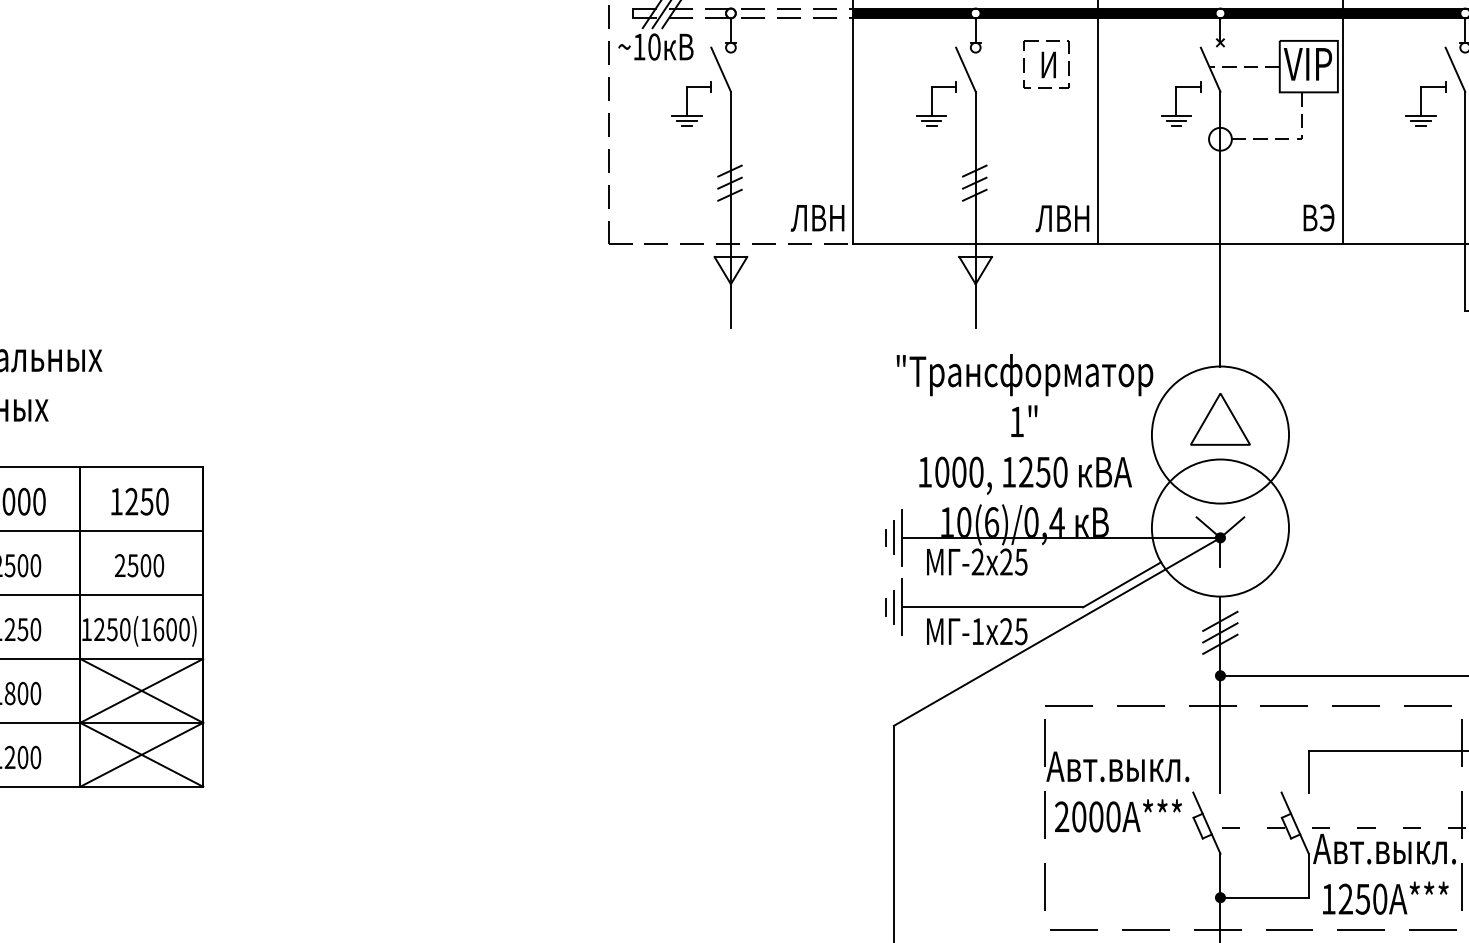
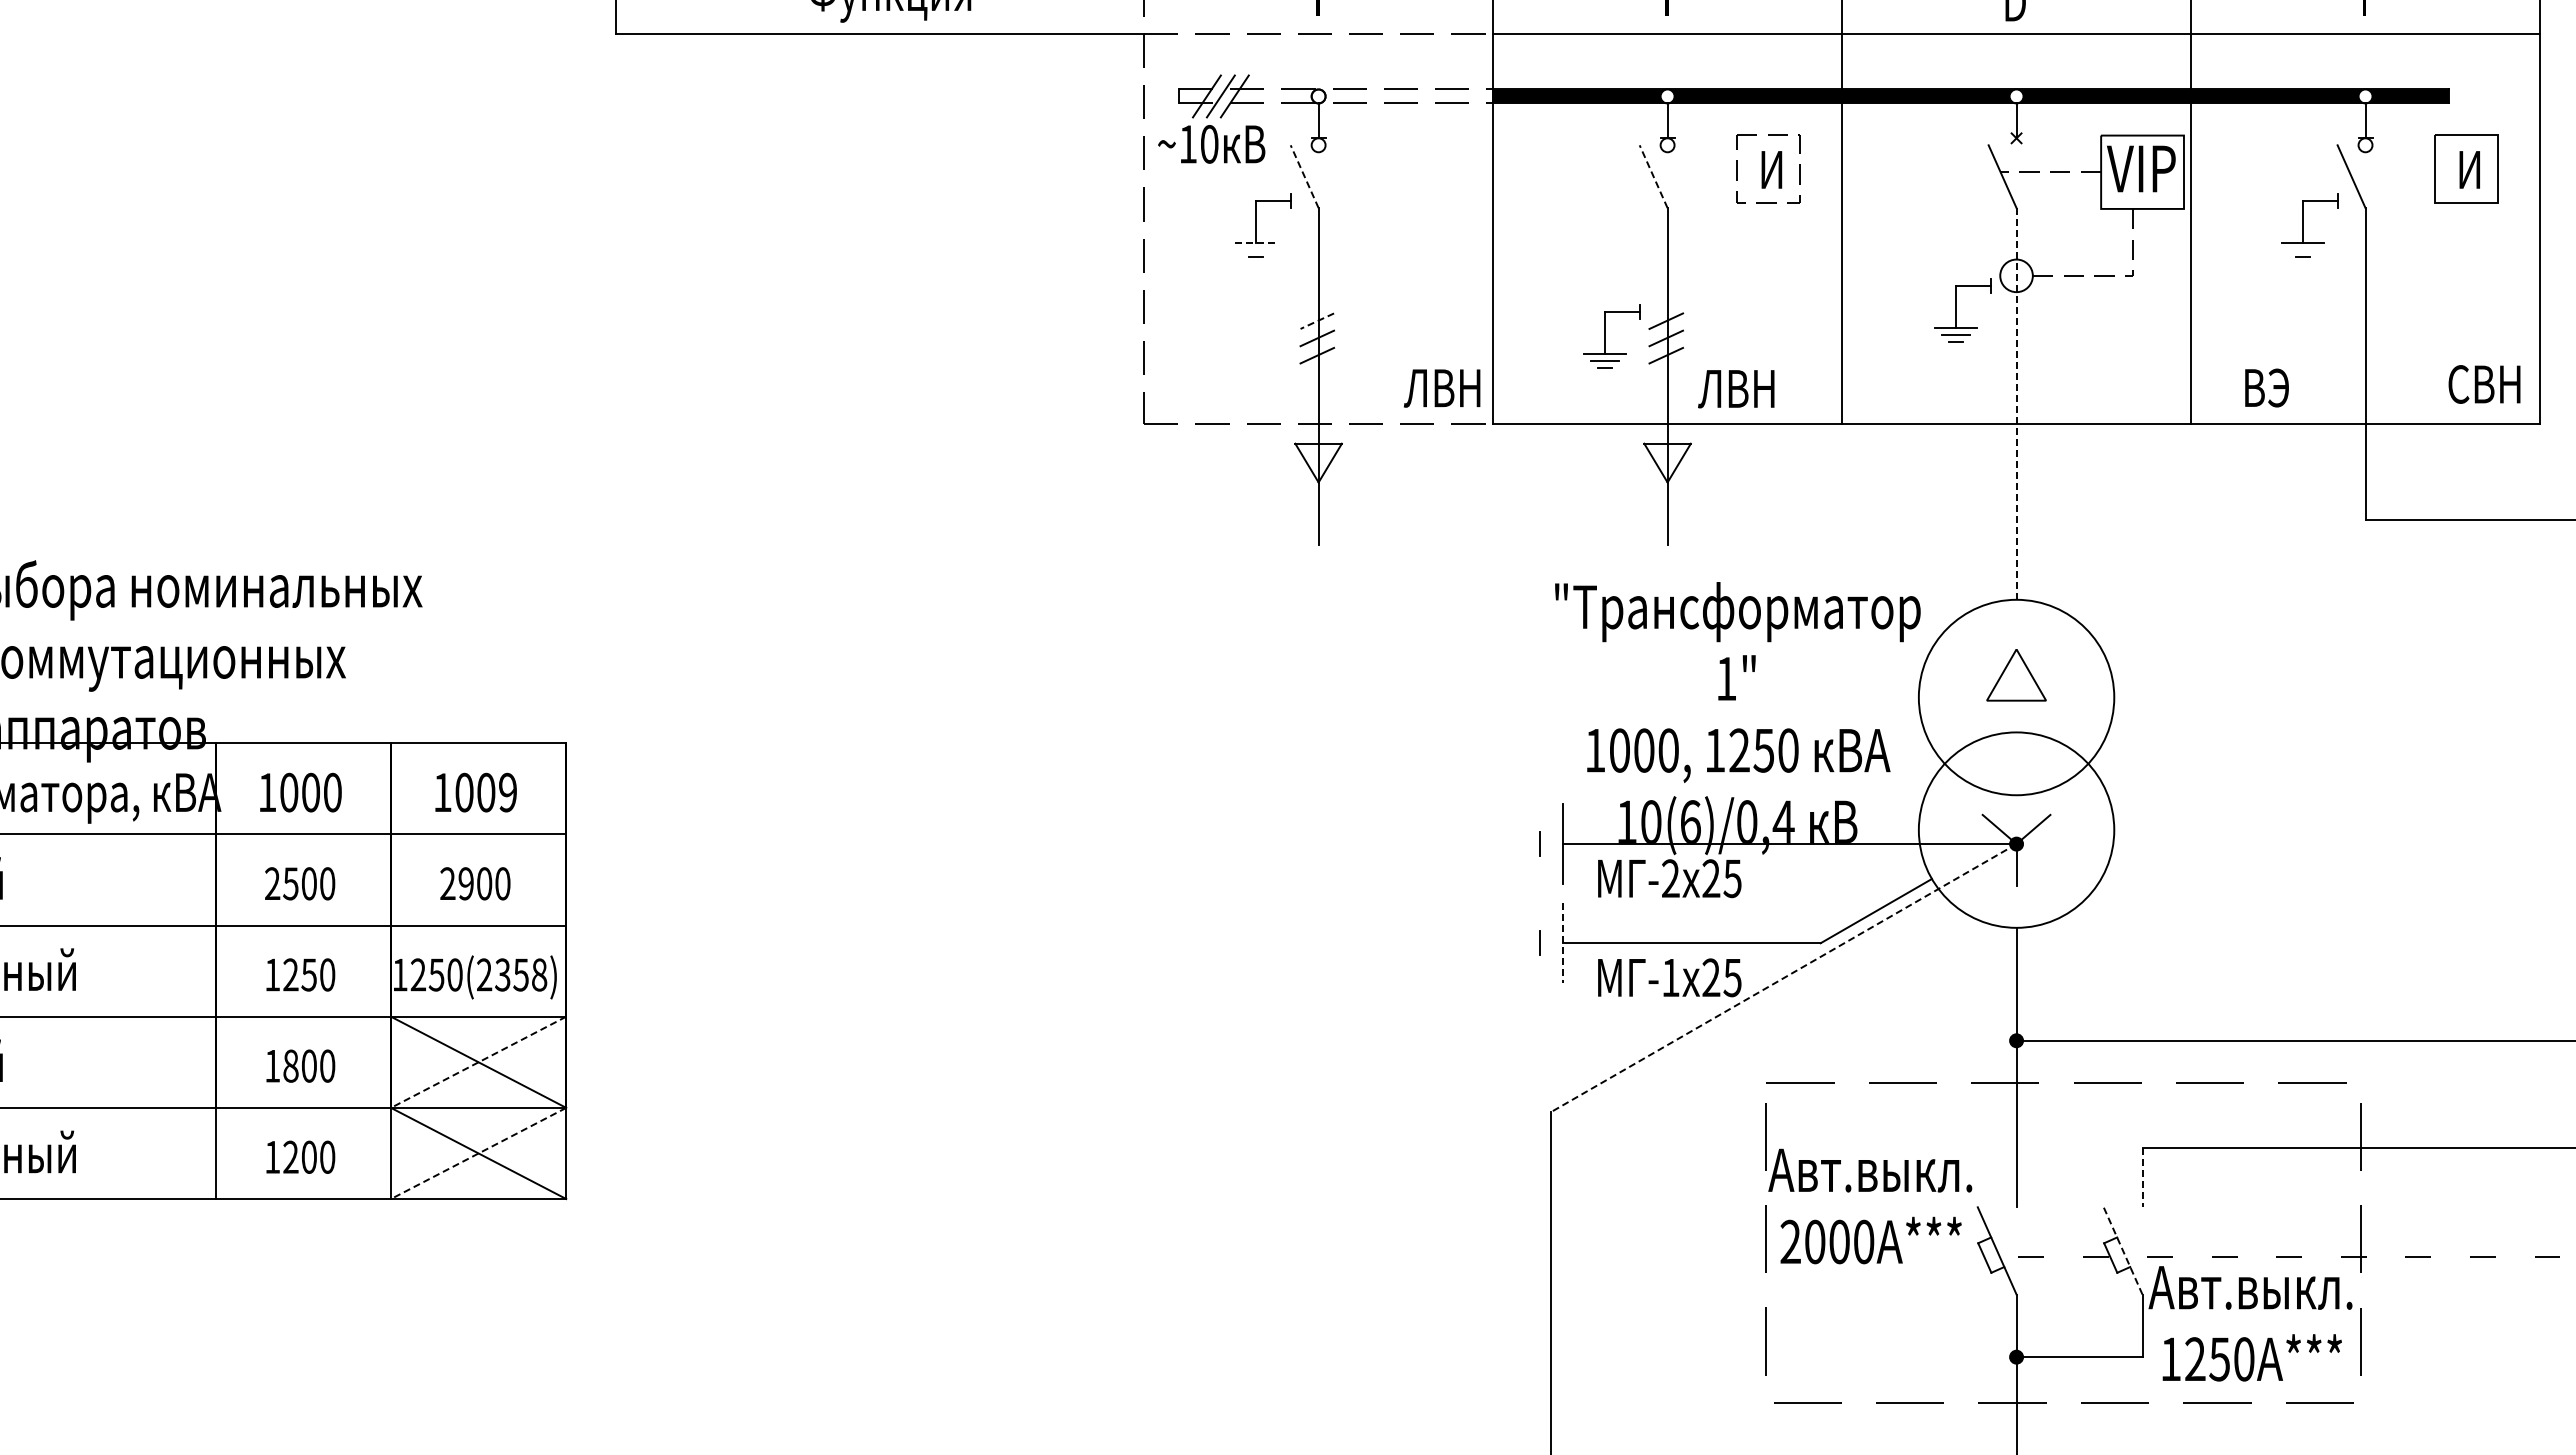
line: (721, 69) -> (1304, 176), solid -> dashed
line: (965, 69) -> (1653, 176), solid -> dashed
part: (936, 103) -> (1611, 336), moved
part: (1181, 103) -> (1962, 310), moved
line: (686, 116) -> (1255, 243), solid -> dashed
line: (686, 121) -> (1255, 250), removed
line: (1421, 121) -> (2302, 250), removed
line: (729, 171) -> (1316, 321), solid -> dashed
text: (1318, 217) -> (2266, 387), moved
text: (1062, 218) -> (1736, 389), moved
line: (1220, 228) -> (2016, 403), solid -> dashed
part: (1220, 419) -> (2016, 675), size x0.7
text: (147, 501) -> (486, 792), 1250 -> 1009
line: (894, 537) -> (1551, 843), removed
text: (132, 565) -> (465, 883), 2500 -> 2900
line: (894, 606) -> (1551, 942), removed
line: (902, 607) -> (1563, 943), solid -> dashed
line: (1219, 620) -> (2015, 962), removed
text: (165, 629) -> (512, 974), 1250(1600) -> 1250(2358)
line: (1056, 632) -> (1783, 978), solid -> dashed
line: (1219, 632) -> (2015, 979), removed
line: (1219, 644) -> (2015, 995), removed
line: (141, 691) -> (478, 1062), solid -> dashed
line: (141, 754) -> (478, 1153), solid -> dashed
line: (1308, 771) -> (2142, 1177), solid -> dashed
line: (1295, 822) -> (2123, 1250), solid -> dashed

